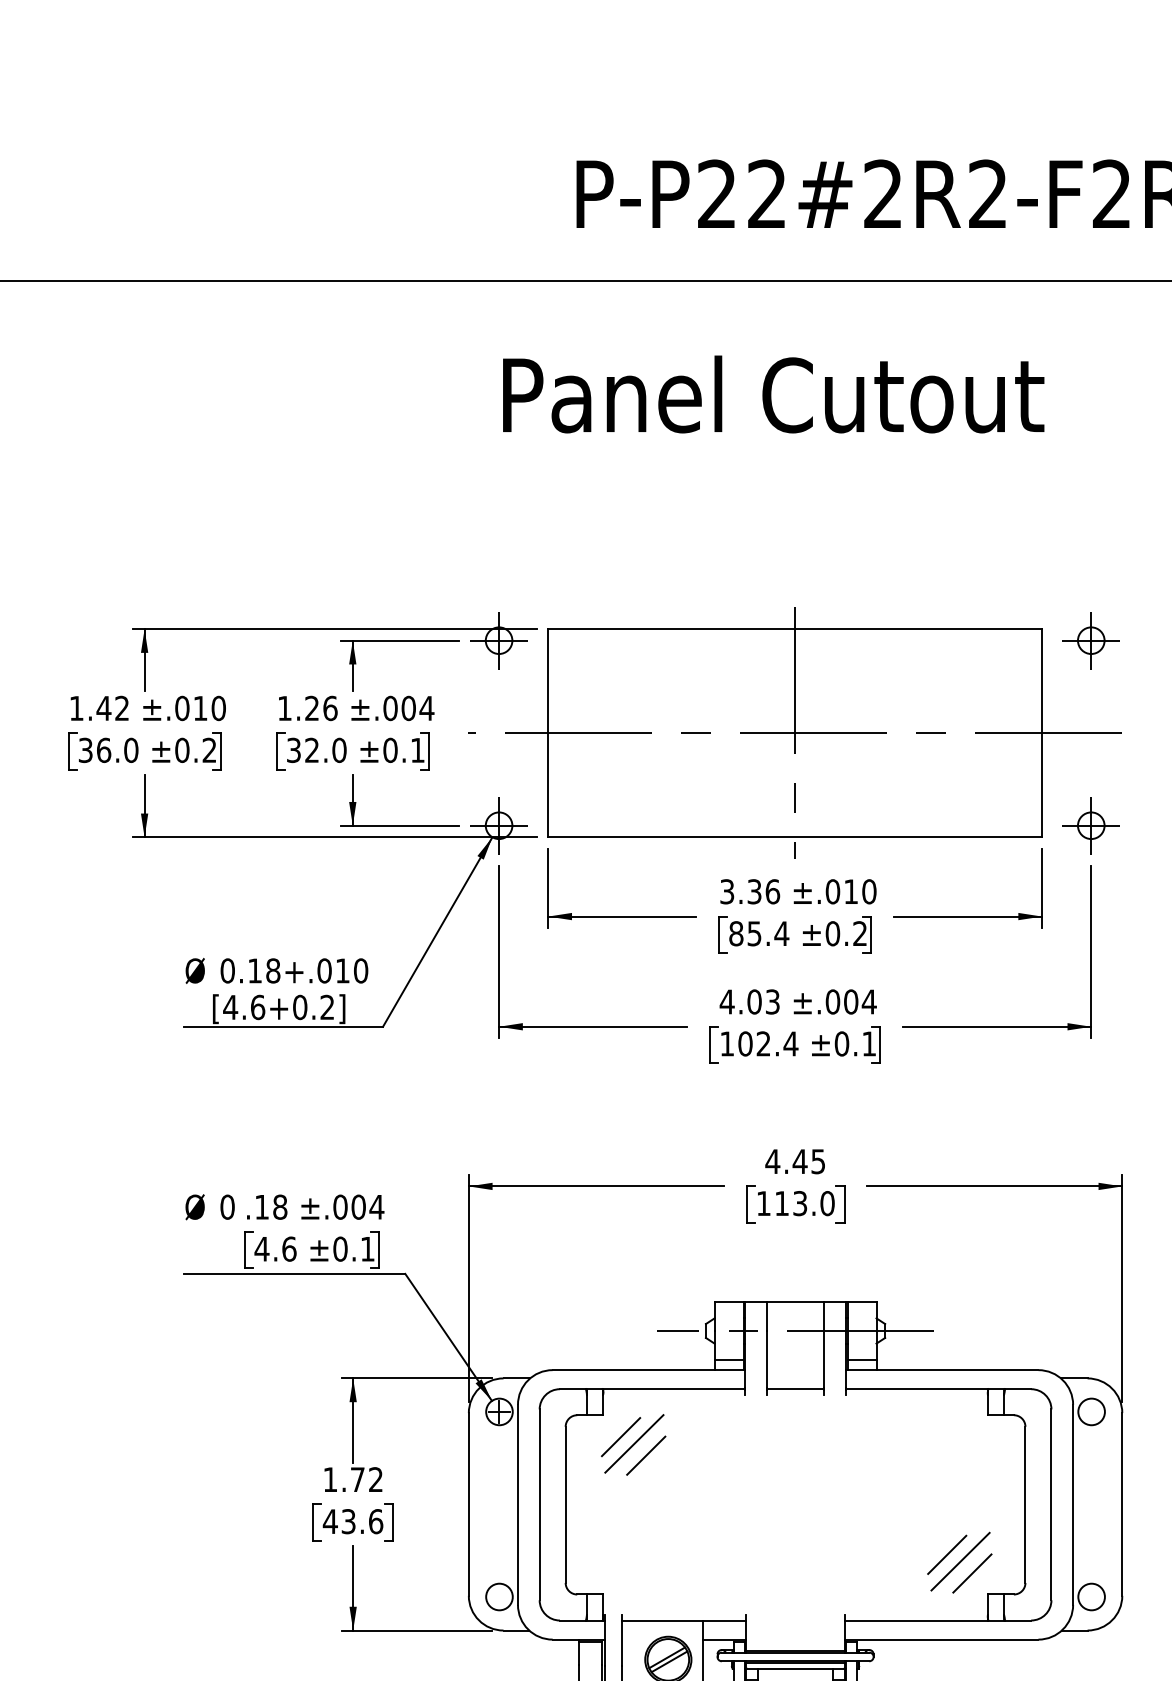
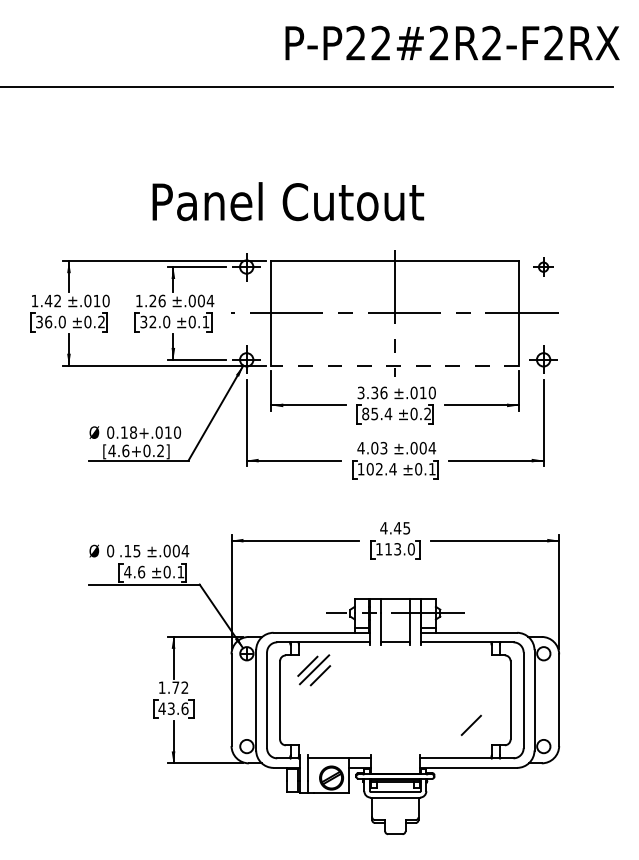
text: (773, 394) -> (288, 201), moved
part: (1091, 641) -> (543, 267), size x0.7
line: (795, 837) -> (395, 365), solid -> dashed
text: (279, 1205) -> (136, 550), .18 -> .15
line: (959, 1561) -> (477, 728), removed
line: (971, 1572) -> (483, 734), removed

